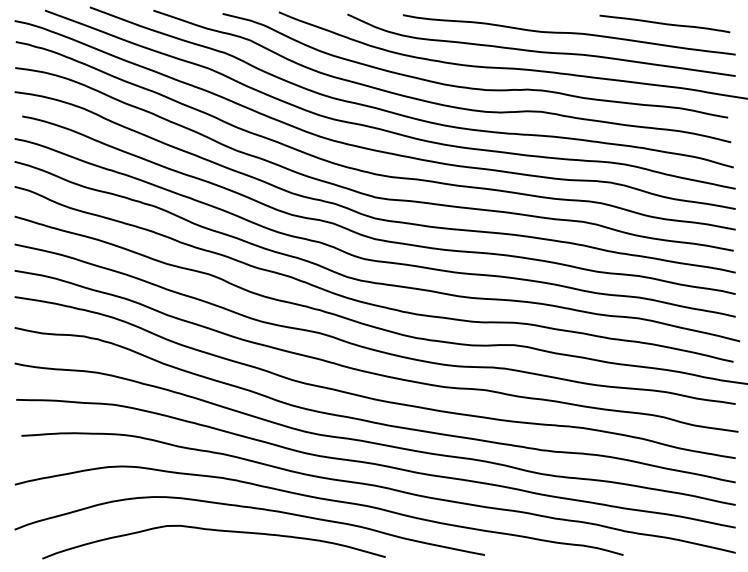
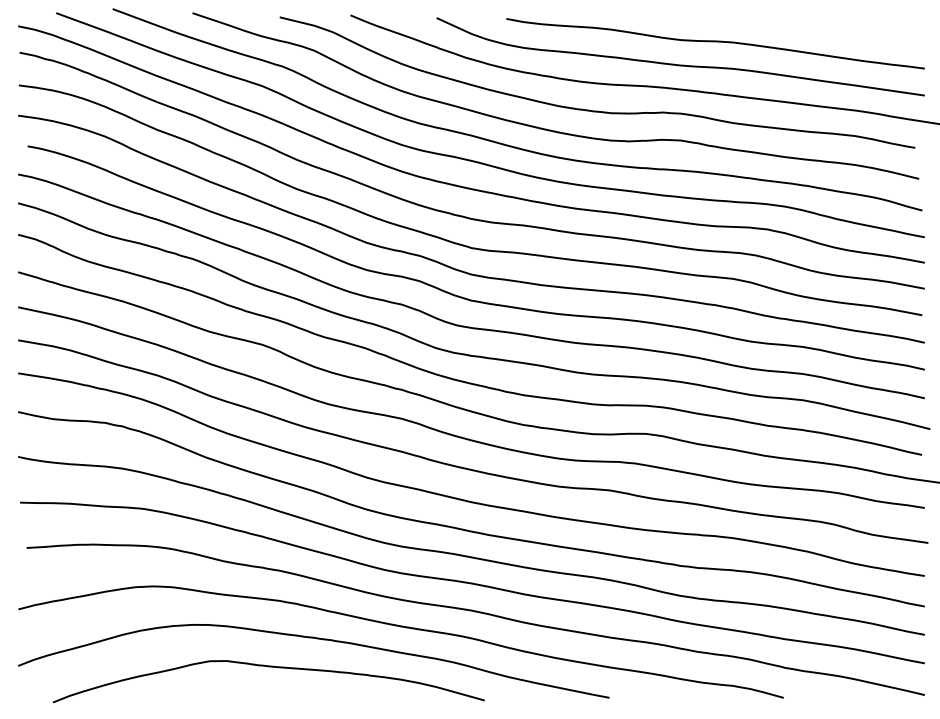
curve: (664, 23) -> (835, 29), removed

